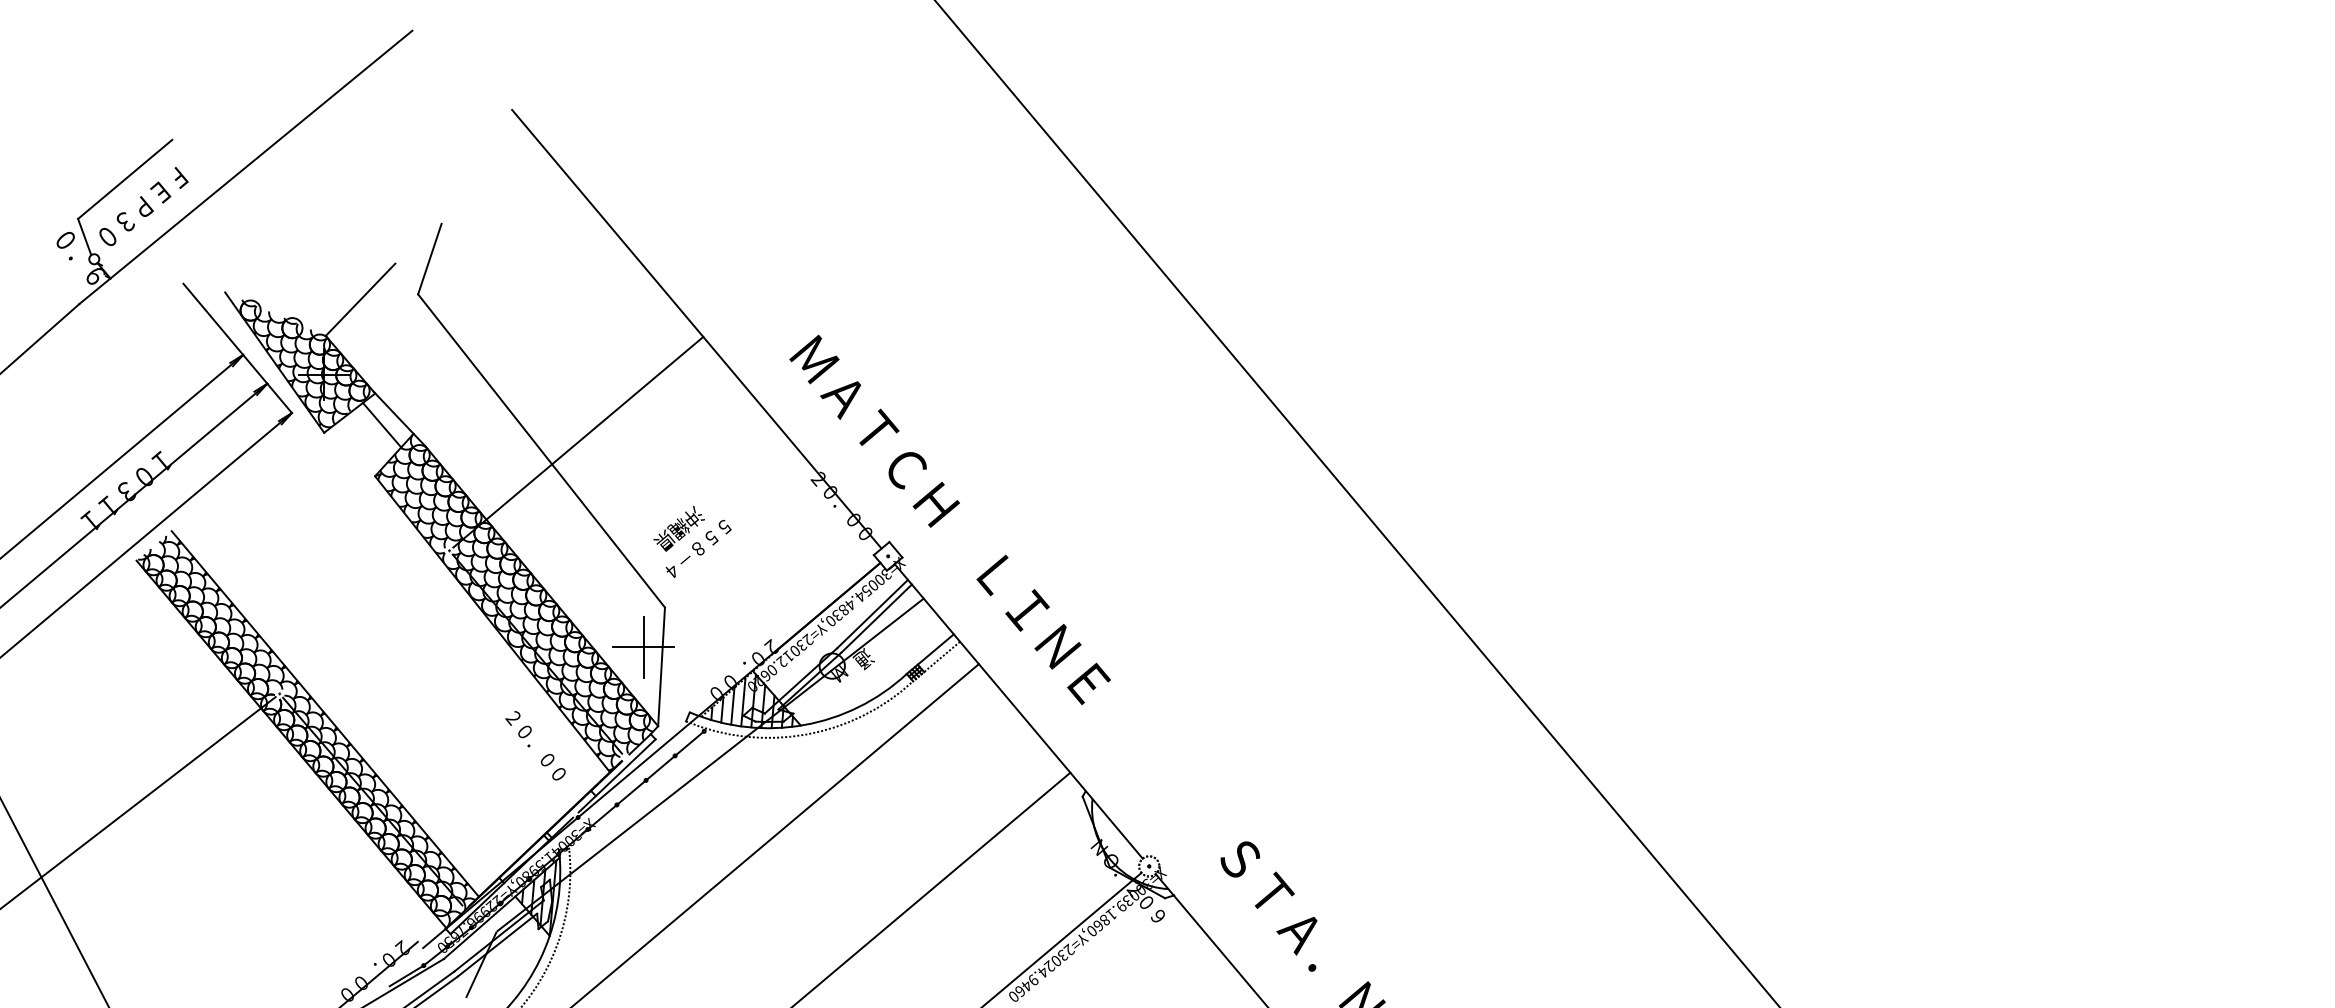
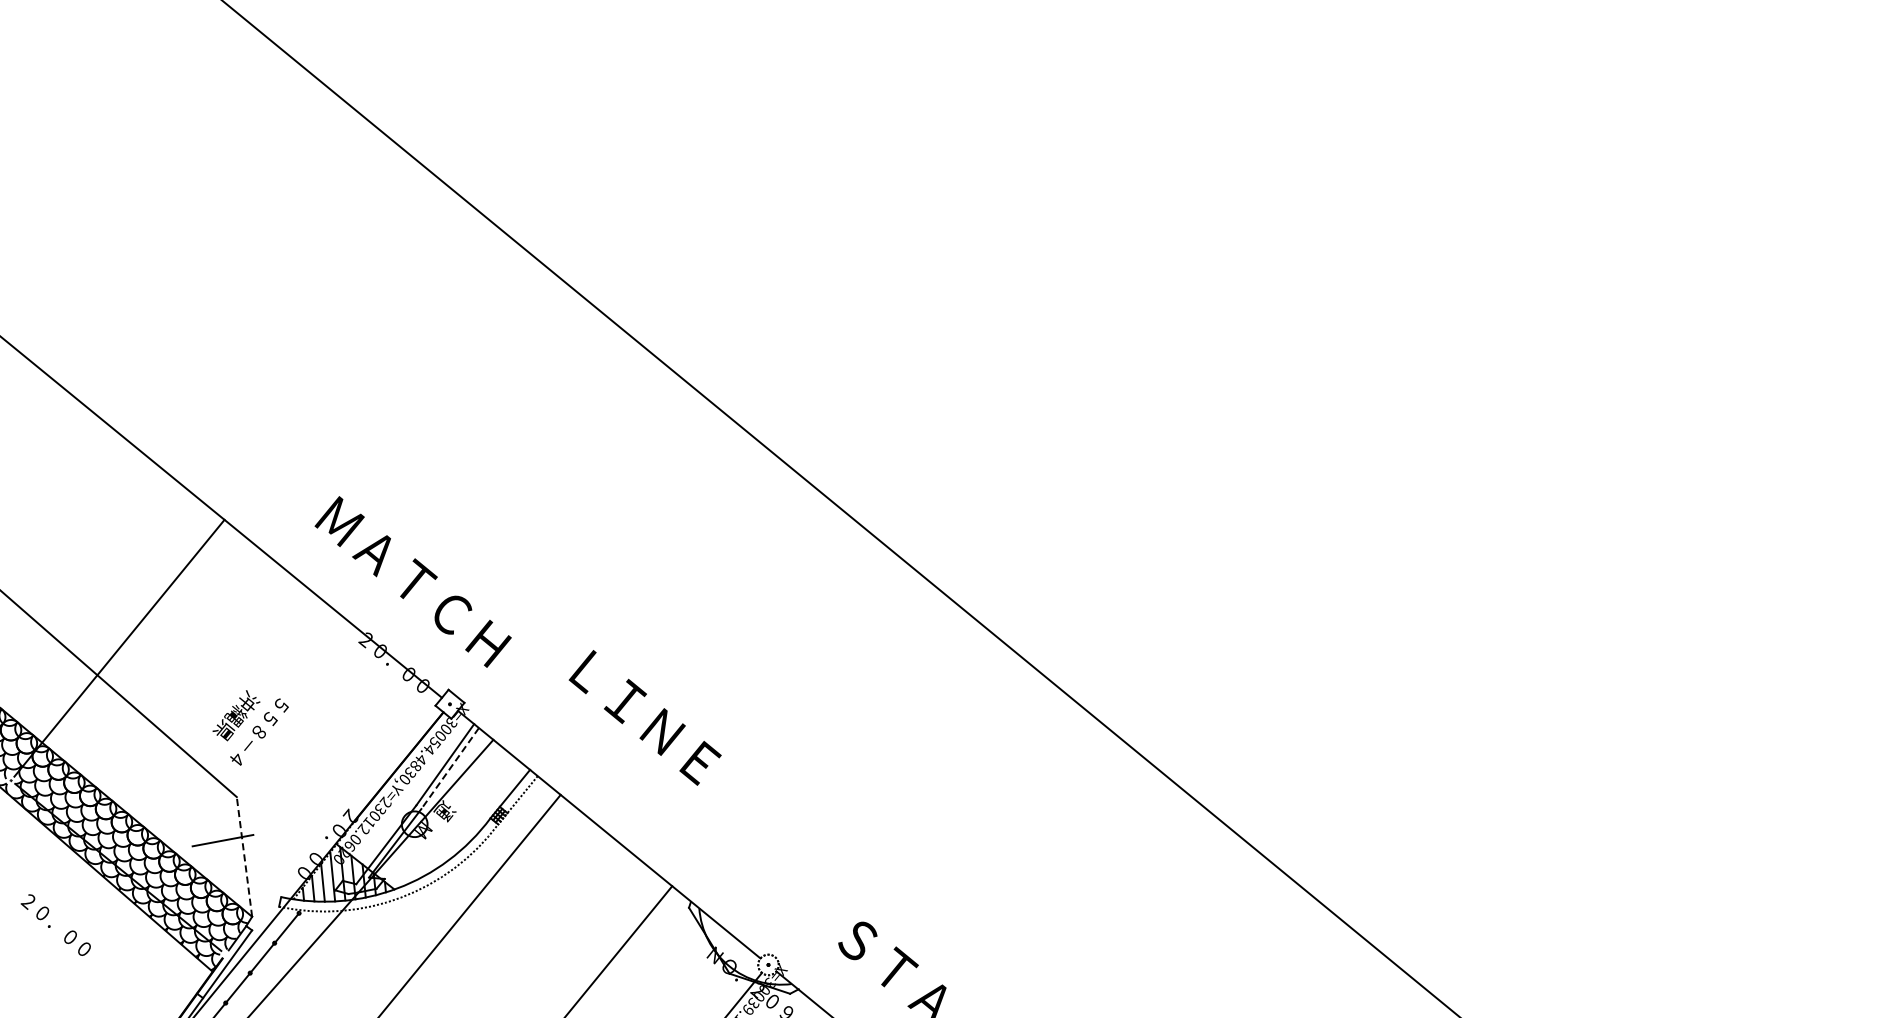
line: (876, 618) -> (449, 768), solid -> dashed
text: (1043, 629) -> (644, 717), moved
line: (643, 646) -> (222, 839), removed
line: (661, 666) -> (244, 856), solid -> dashed
text: (535, 745) -> (55, 924), moved

